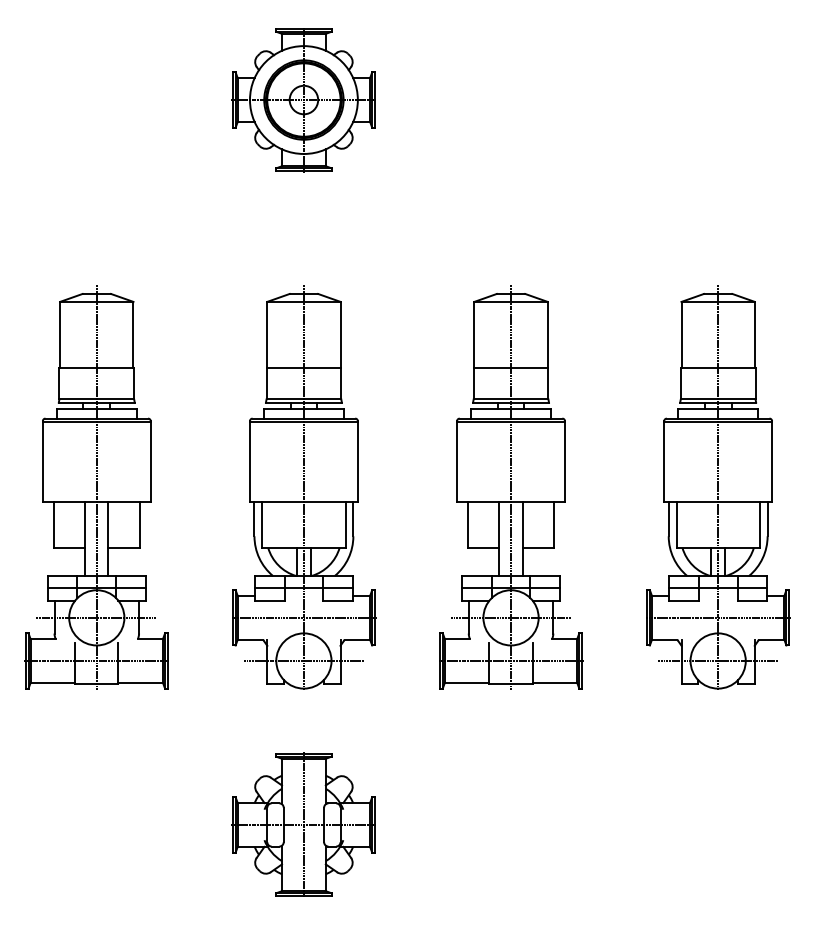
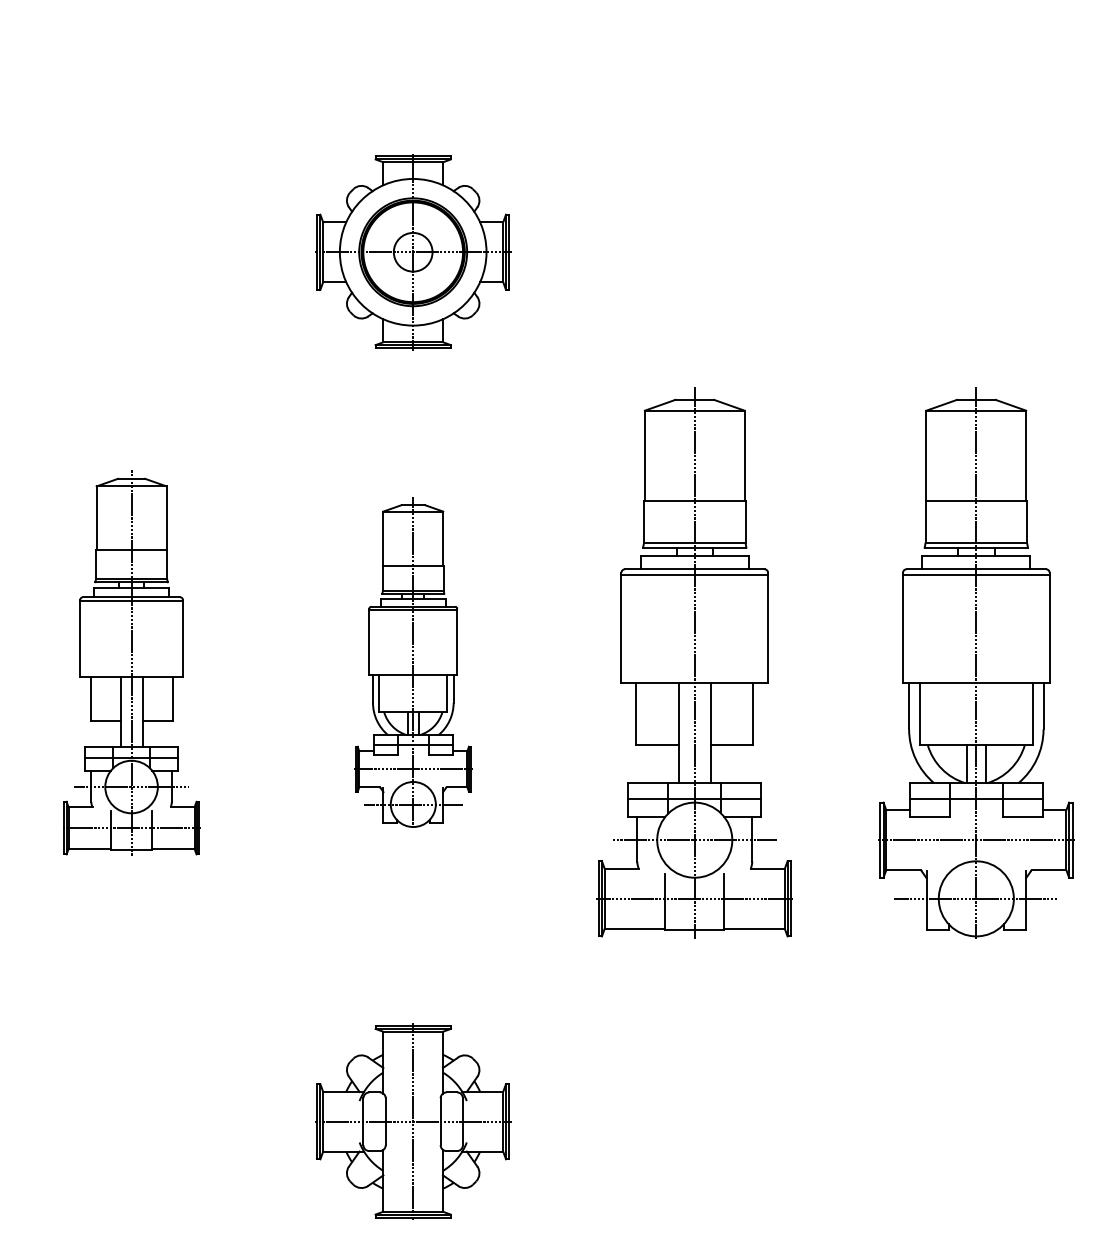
part: (304, 100) -> (413, 252), moved
part: (96, 487) -> (131, 662), size x0.7
part: (304, 487) -> (413, 662), size x0.6

